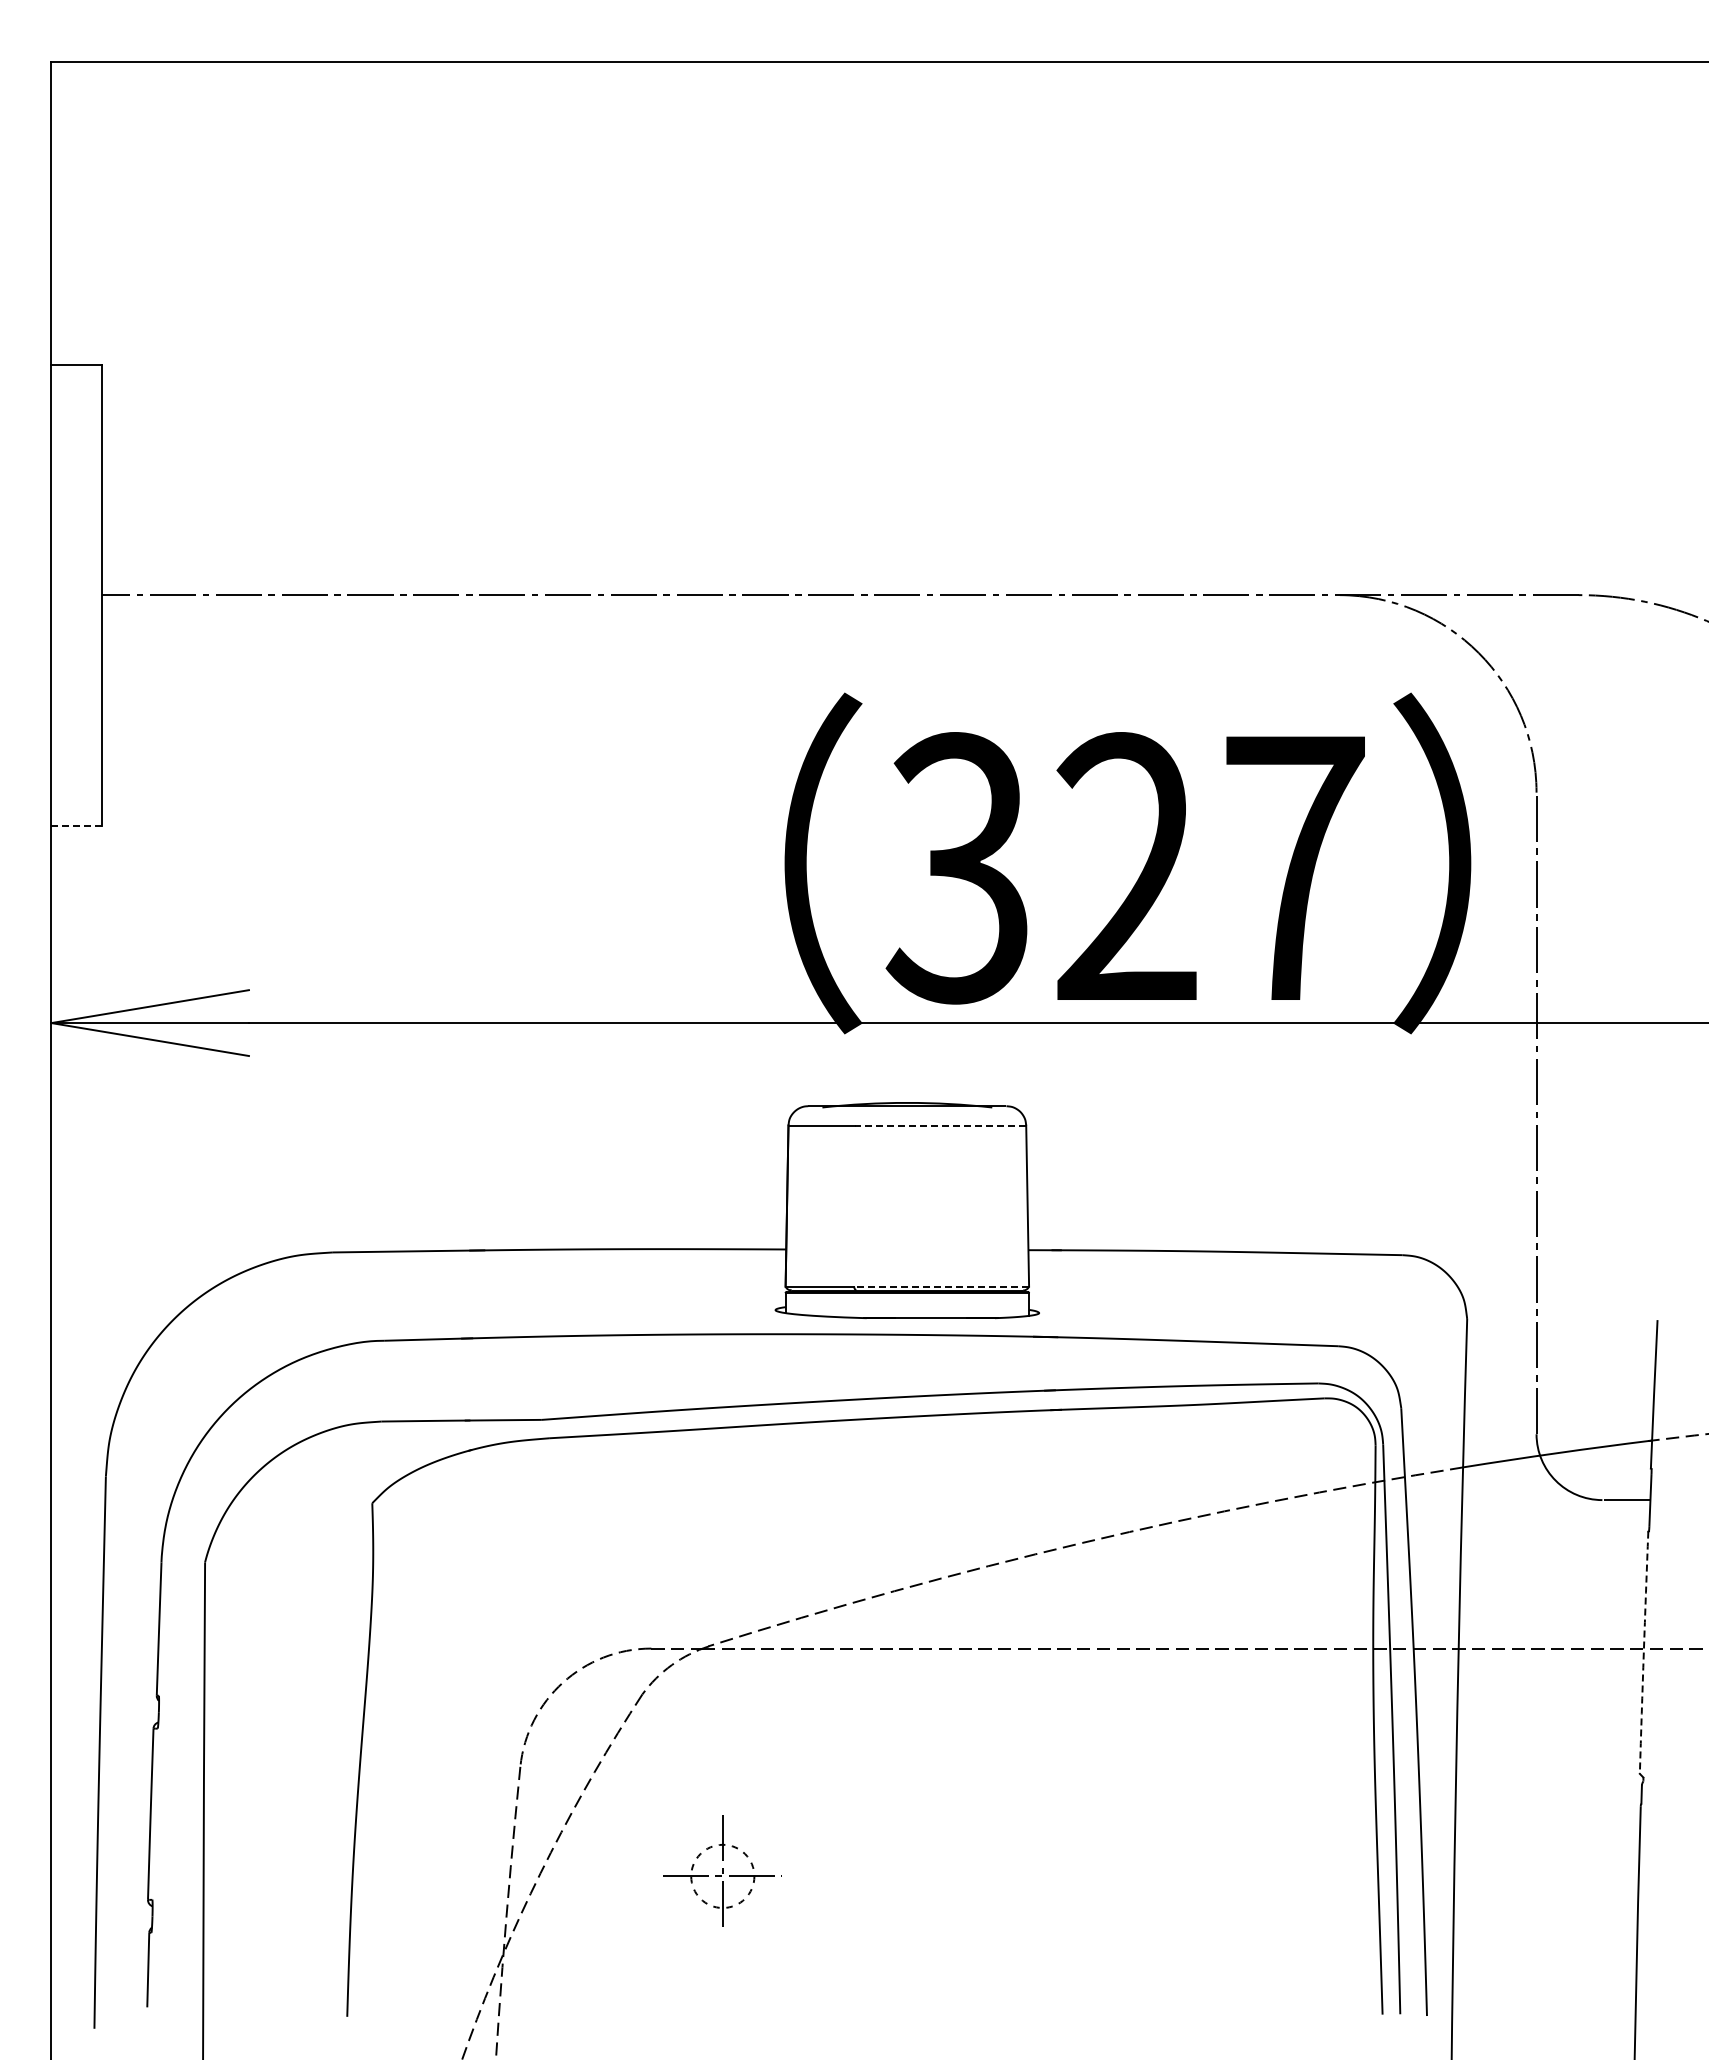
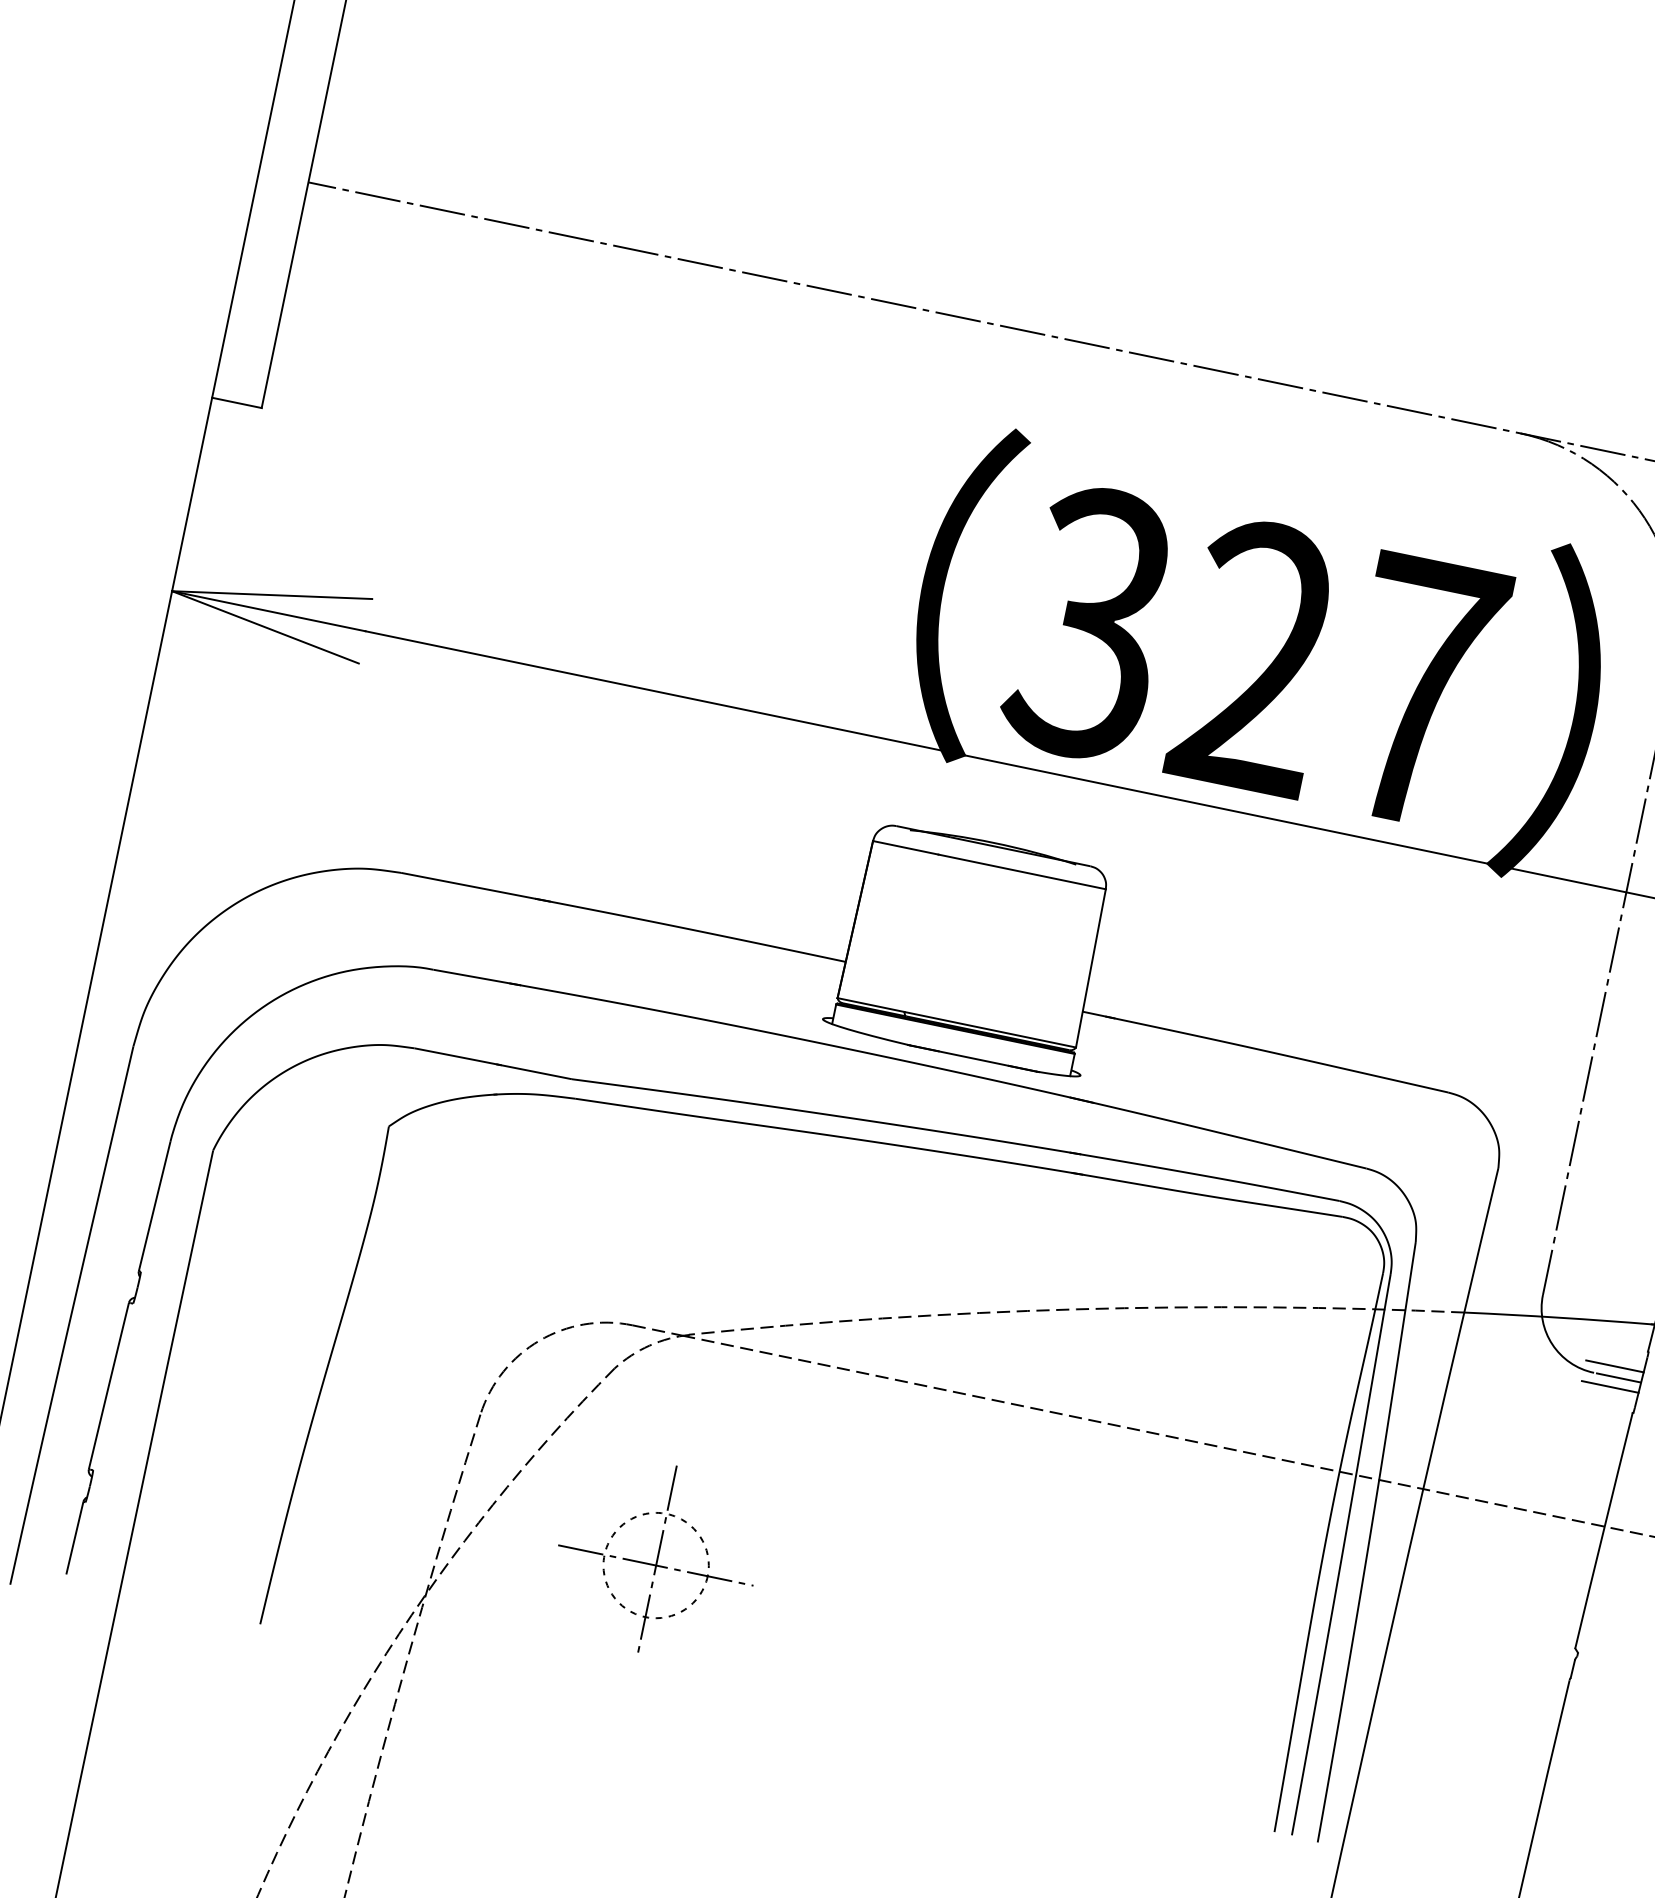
line: (76, 825) -> (236, 402), dashed -> solid
line: (940, 1125) -> (1021, 871), dashed -> solid
line: (941, 1286) -> (990, 1029), dashed -> solid
line: (1621, 1489) -> (1614, 1366), added
line: (1621, 1510) -> (1610, 1386), added
arc: (1643, 1652) -> (1603, 1530), dashed -> solid
part: (722, 1872) -> (656, 1559), size x1.67

